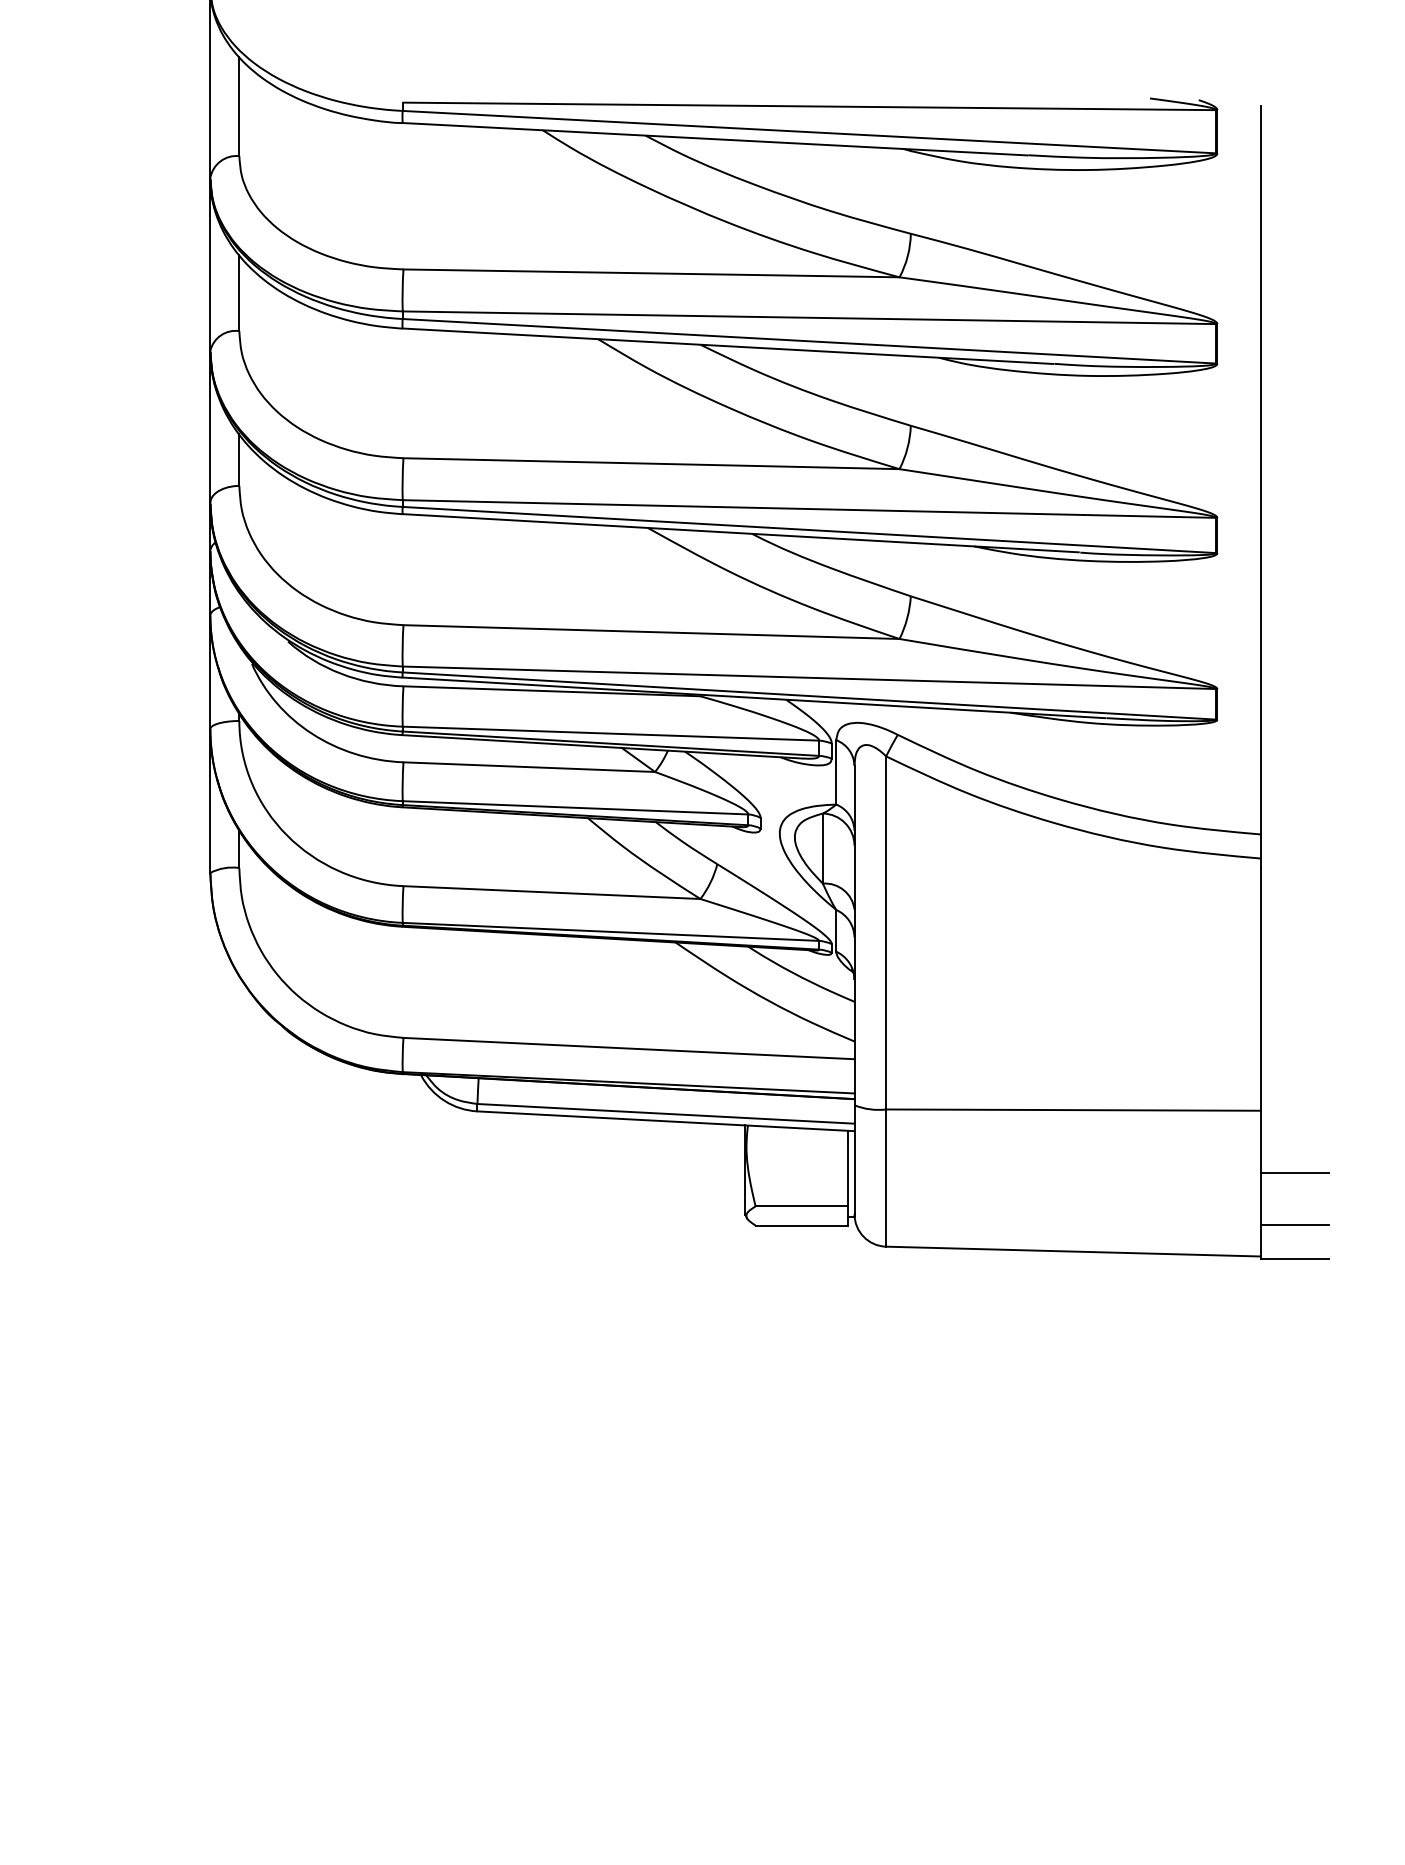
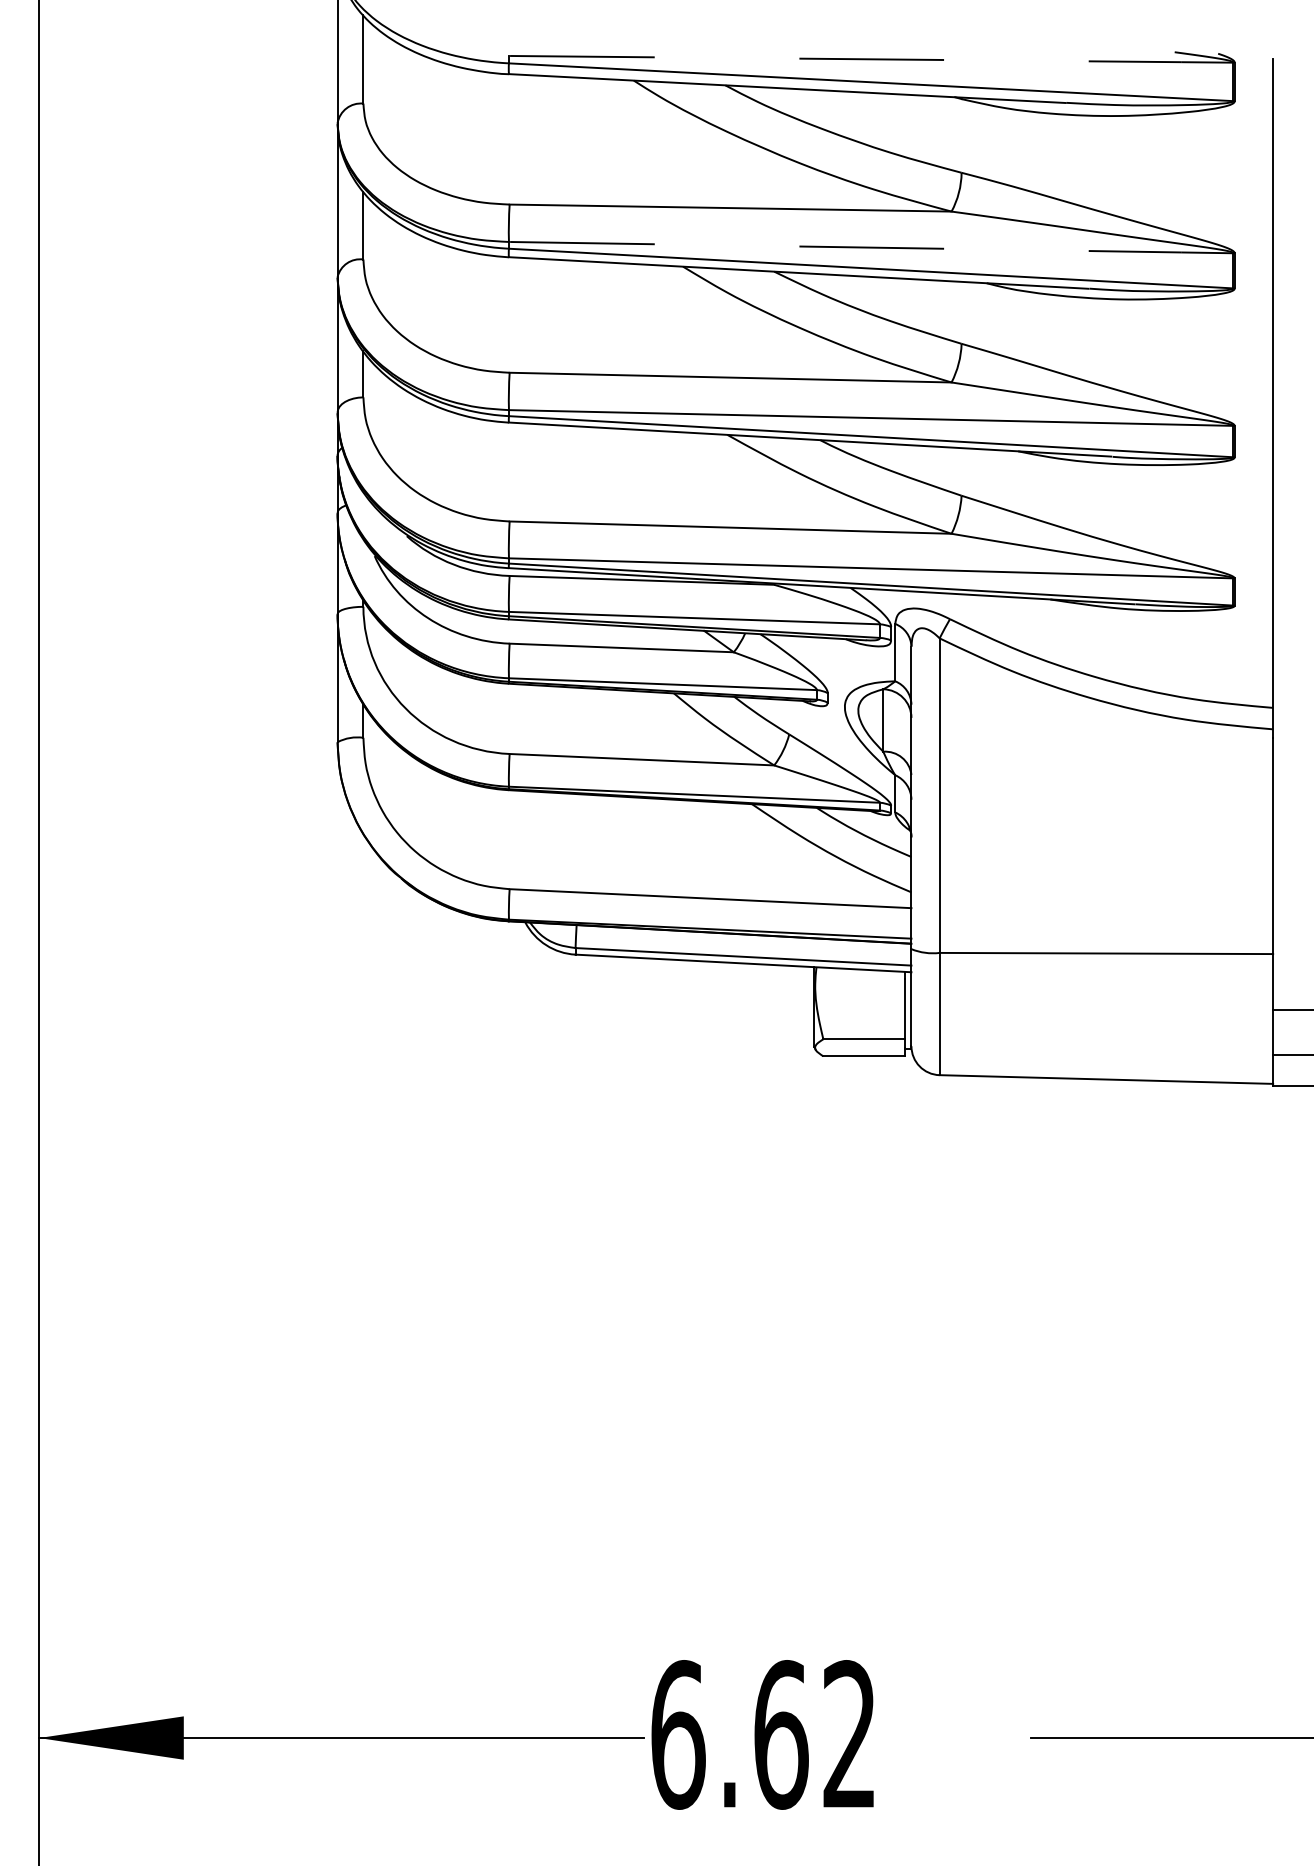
line: (810, 106) -> (872, 59), solid -> dashed
line: (810, 317) -> (872, 247), solid -> dashed

